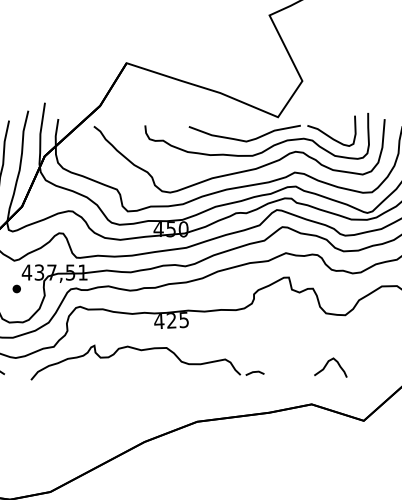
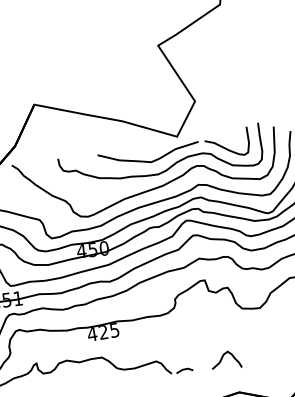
curve: (326, 366) -> (222, 359), moved

